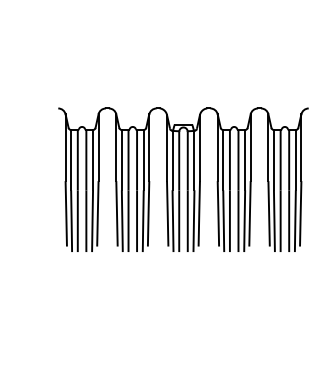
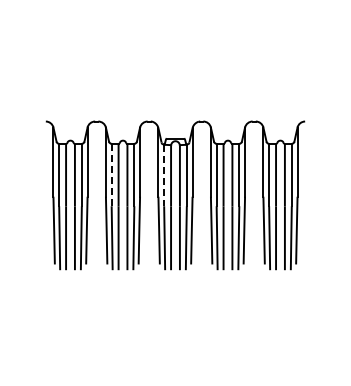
line: (121, 160) -> (111, 175), solid -> dashed
line: (172, 160) -> (164, 175), solid -> dashed

